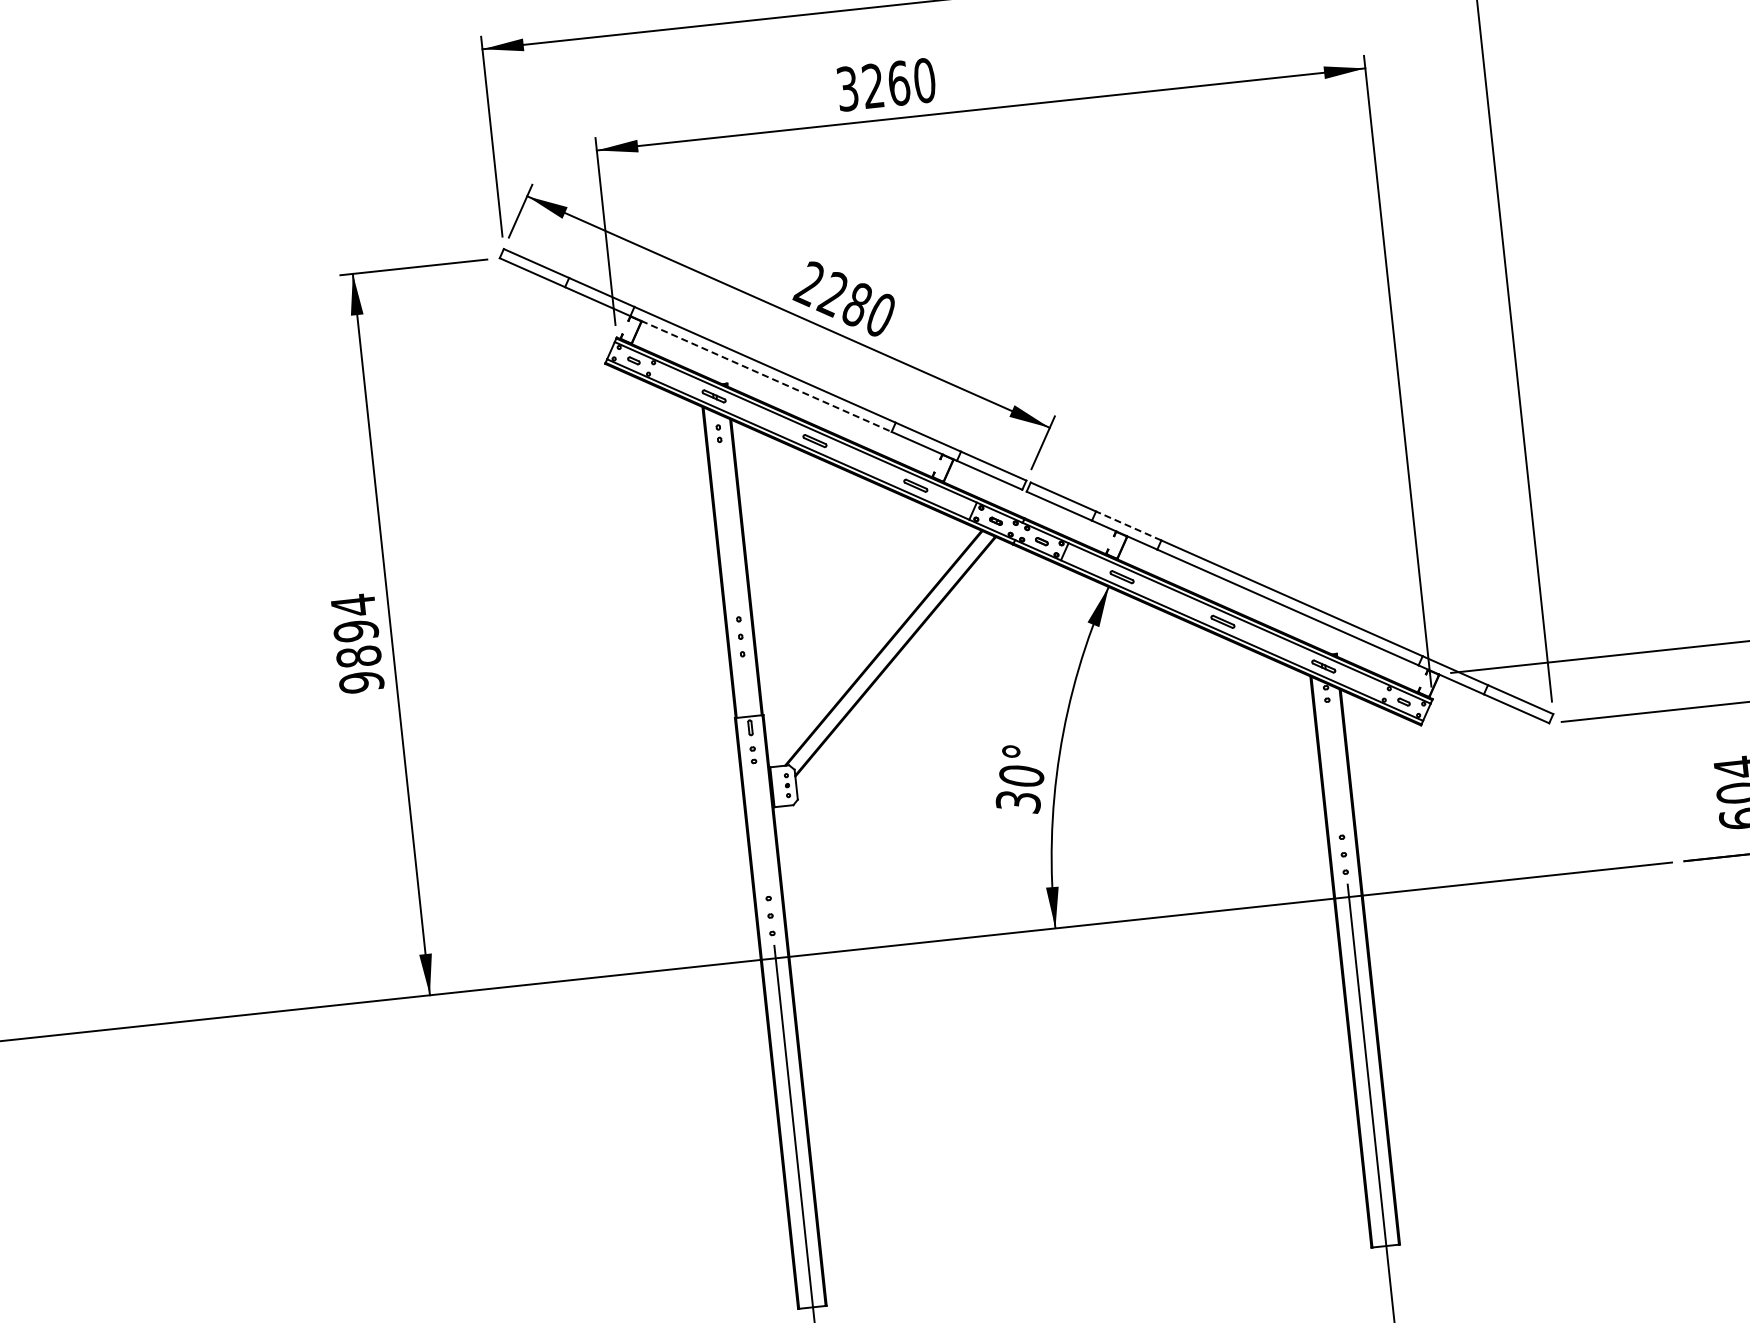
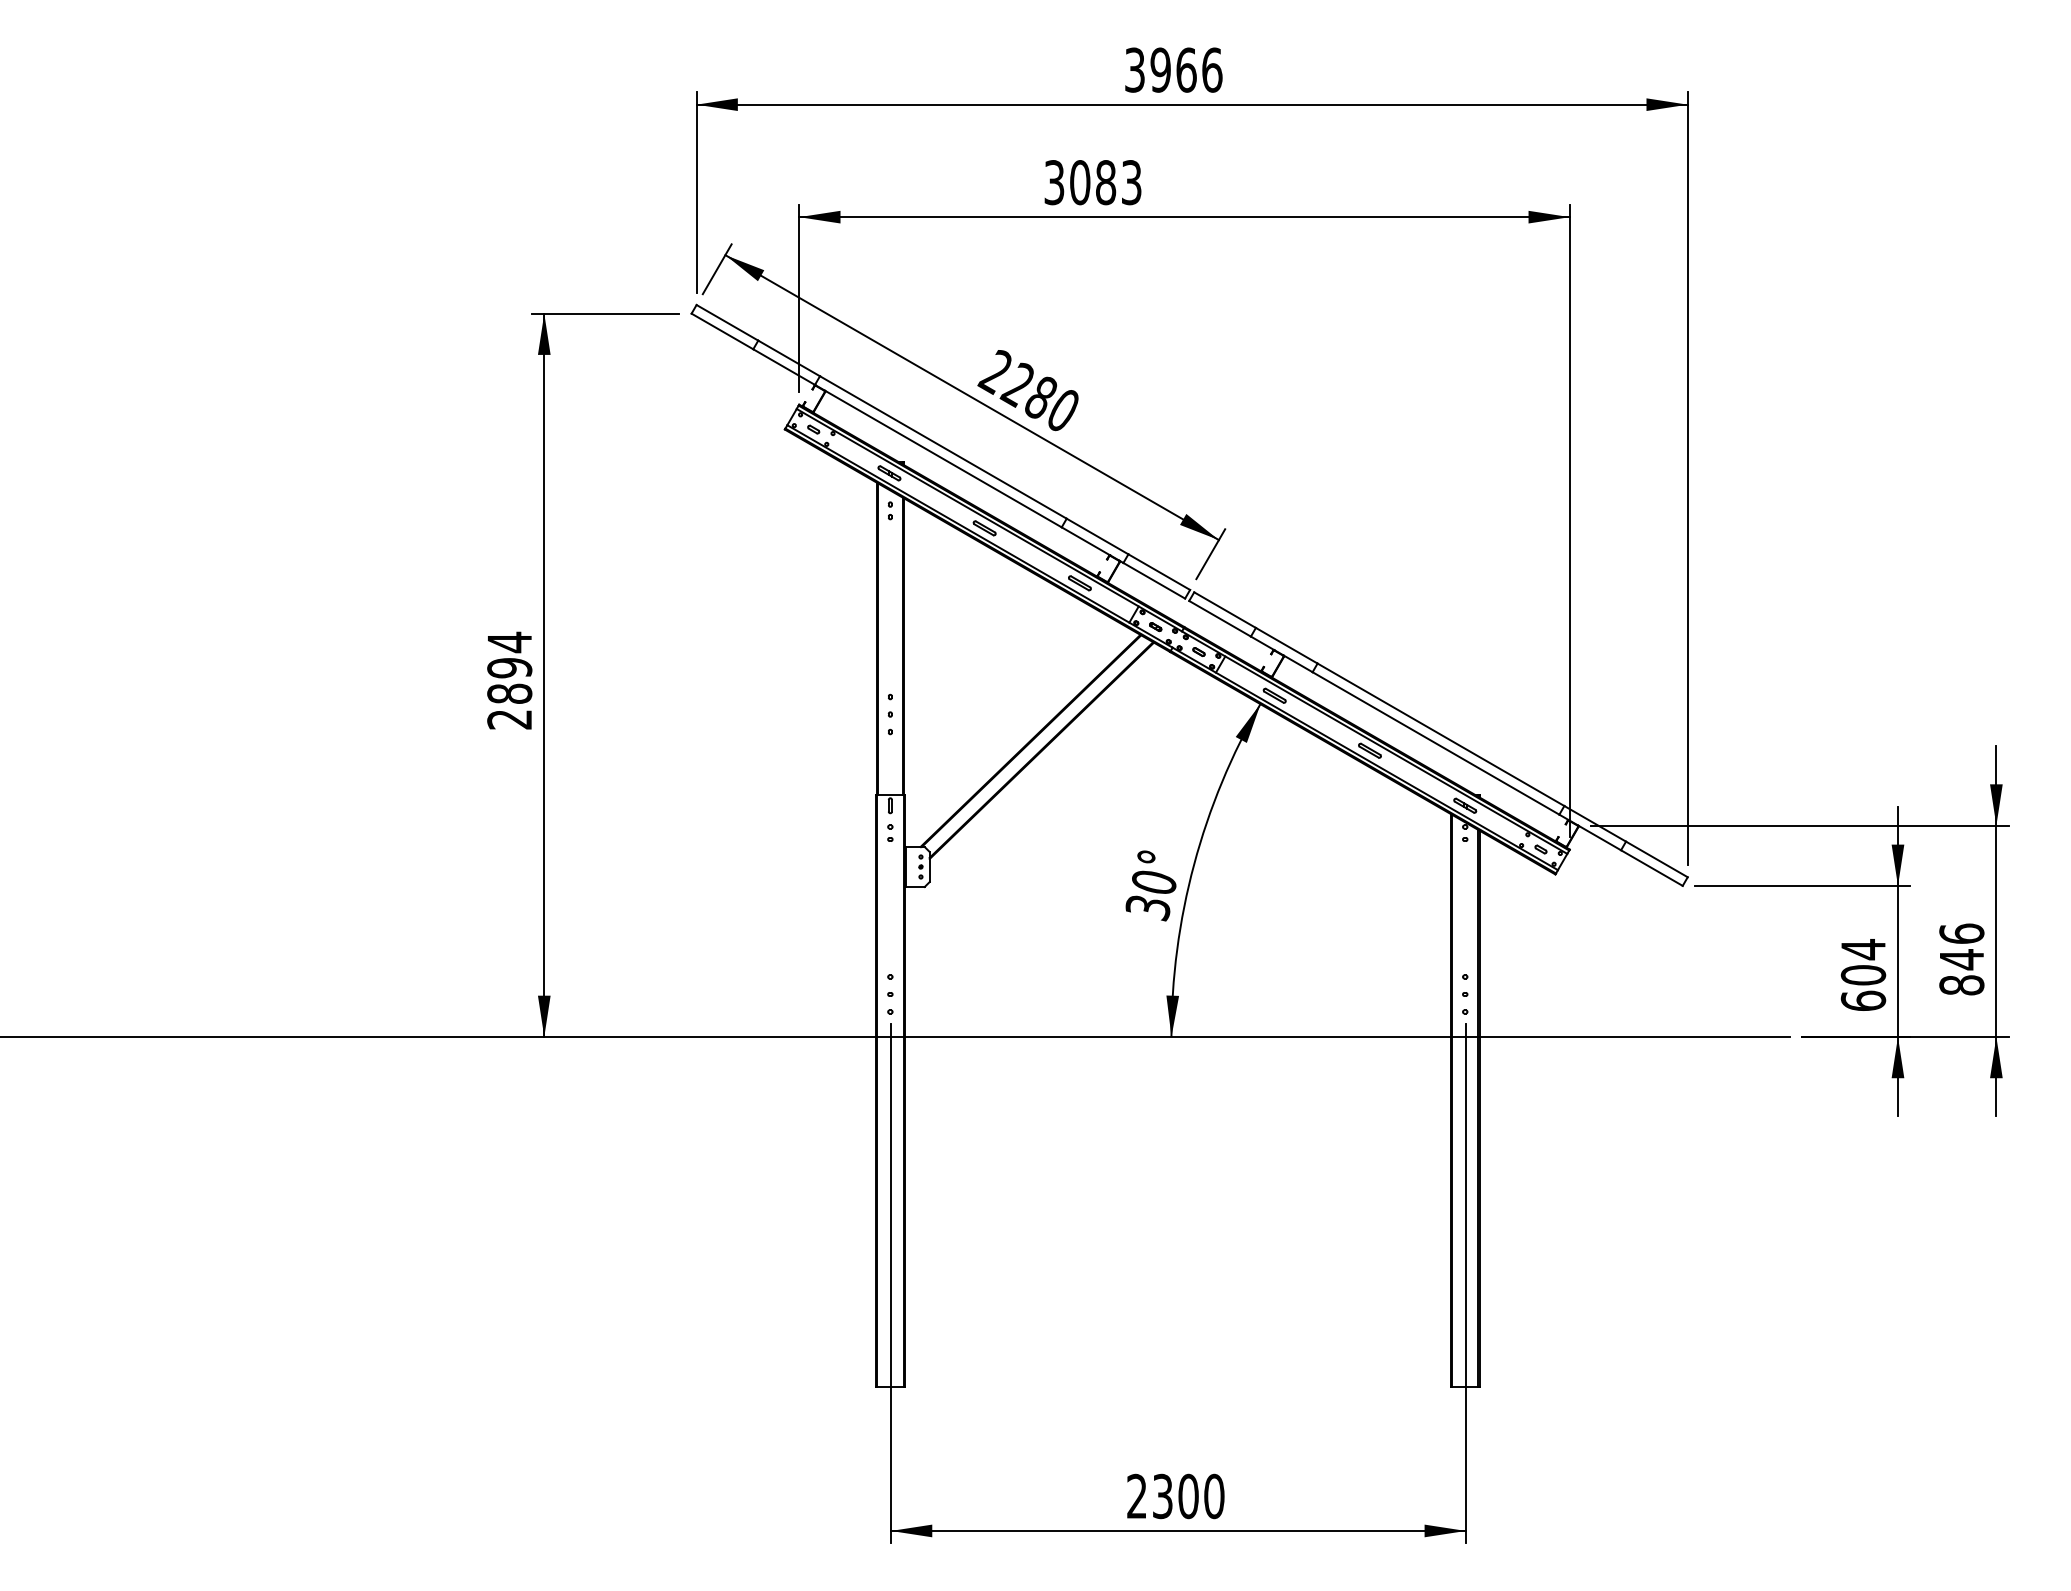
text: (898, 83) -> (1105, 182), 3260 -> 3083
line: (766, 376) -> (943, 459), dashed -> solid
line: (1128, 525) -> (1286, 645), dashed -> solid
text: (361, 682) -> (509, 719), 9894 -> 2894

